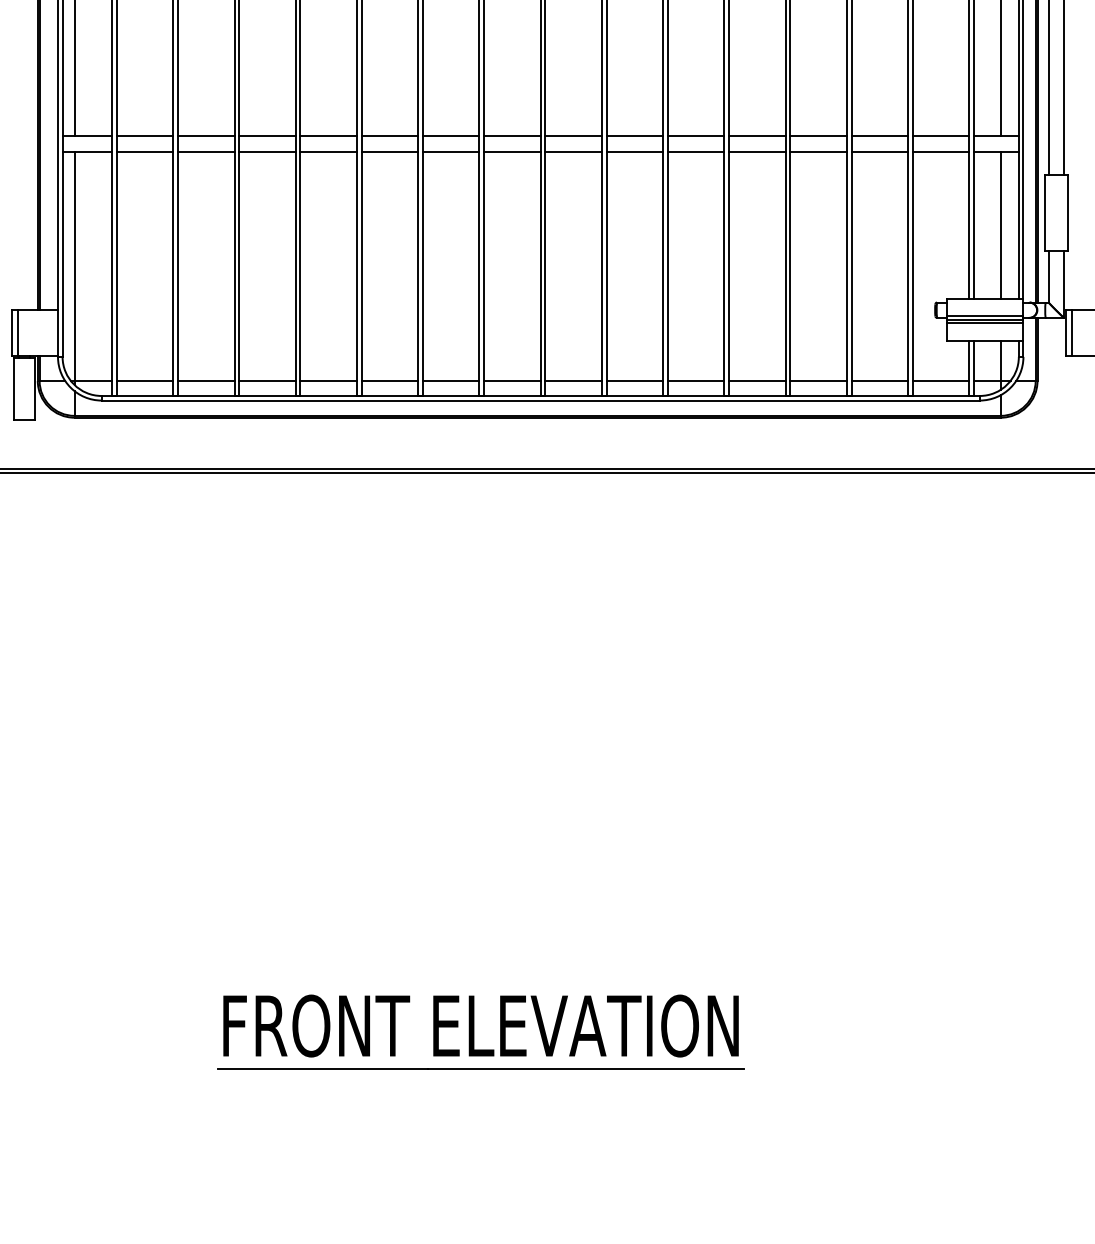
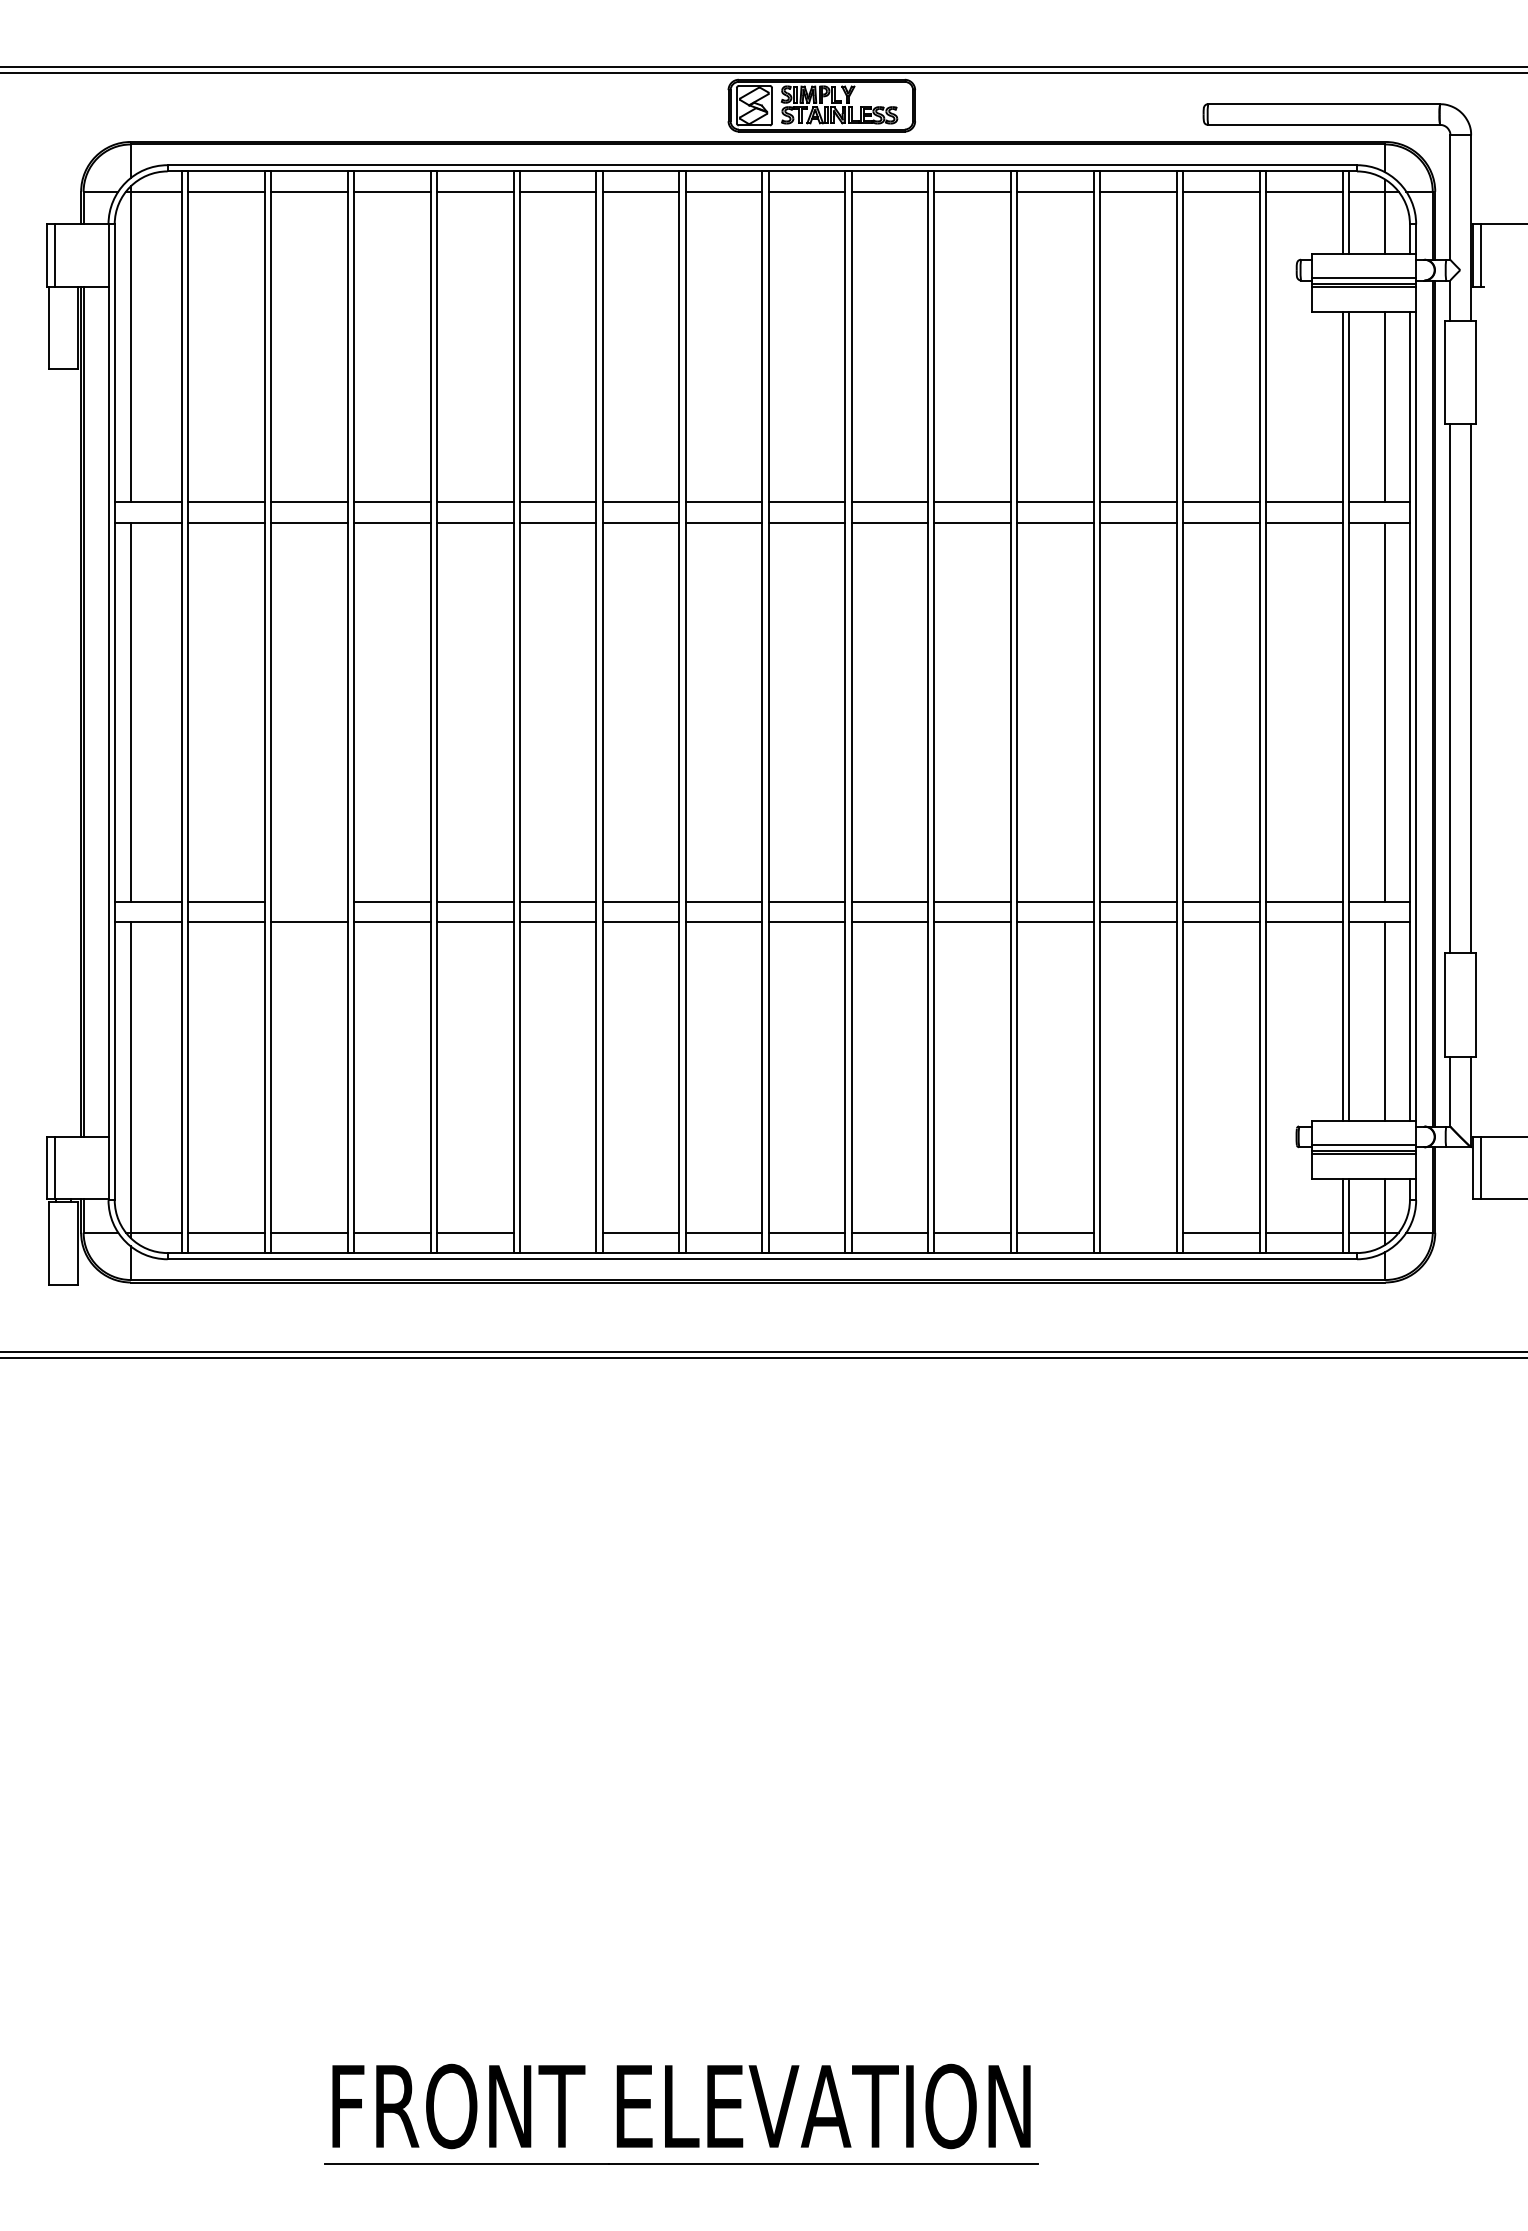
line: (205, 136) -> (308, 901), removed
line: (389, 380) -> (557, 1232), removed
line: (818, 380) -> (1138, 1232), removed

